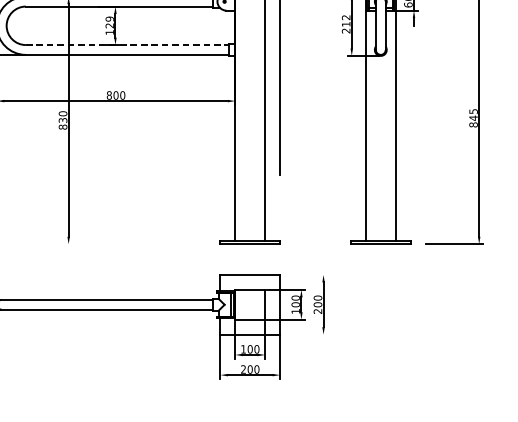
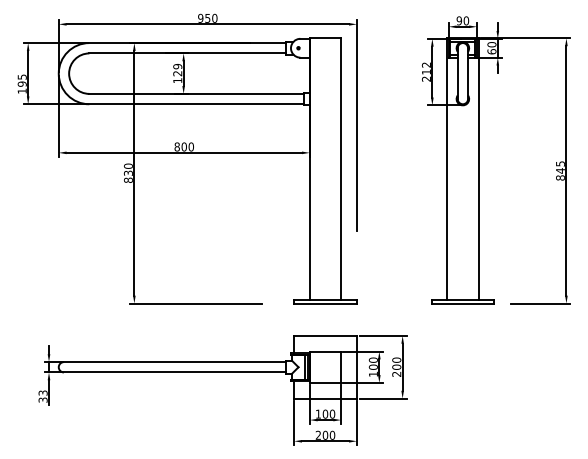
line: (127, 44) -> (196, 93), dashed -> solid
line: (127, 244) -> (196, 303), added
line: (304, 274) -> (382, 335), added
line: (304, 334) -> (382, 398), added

